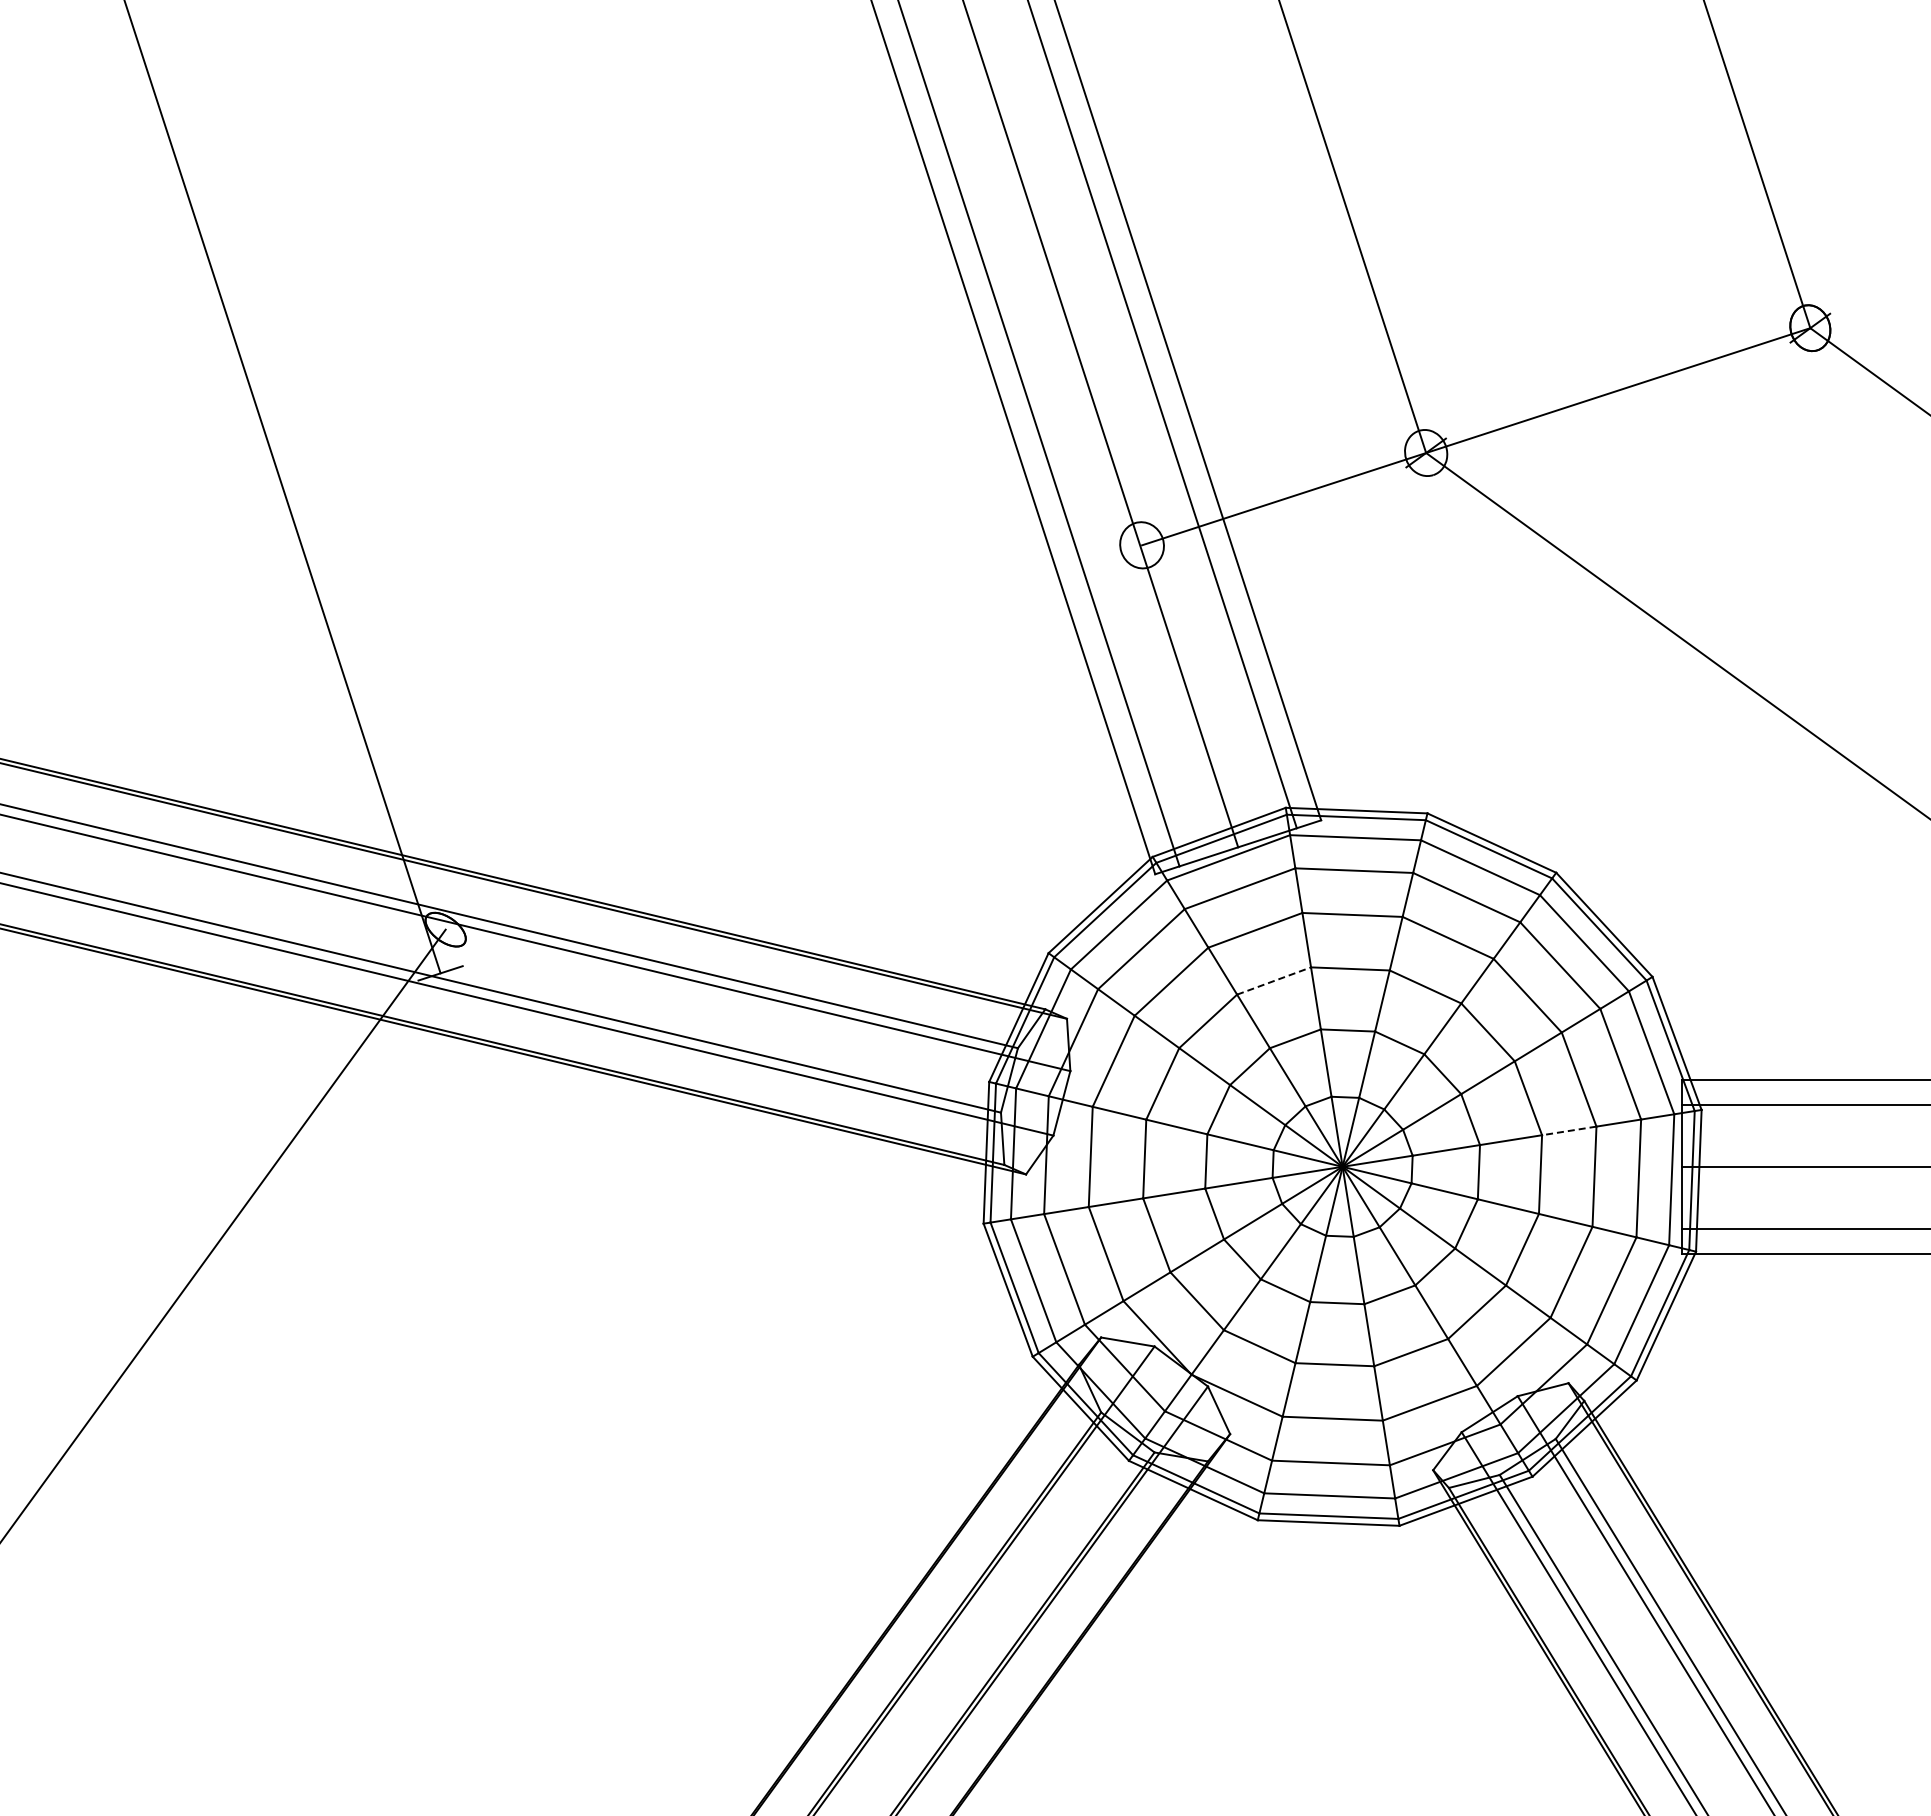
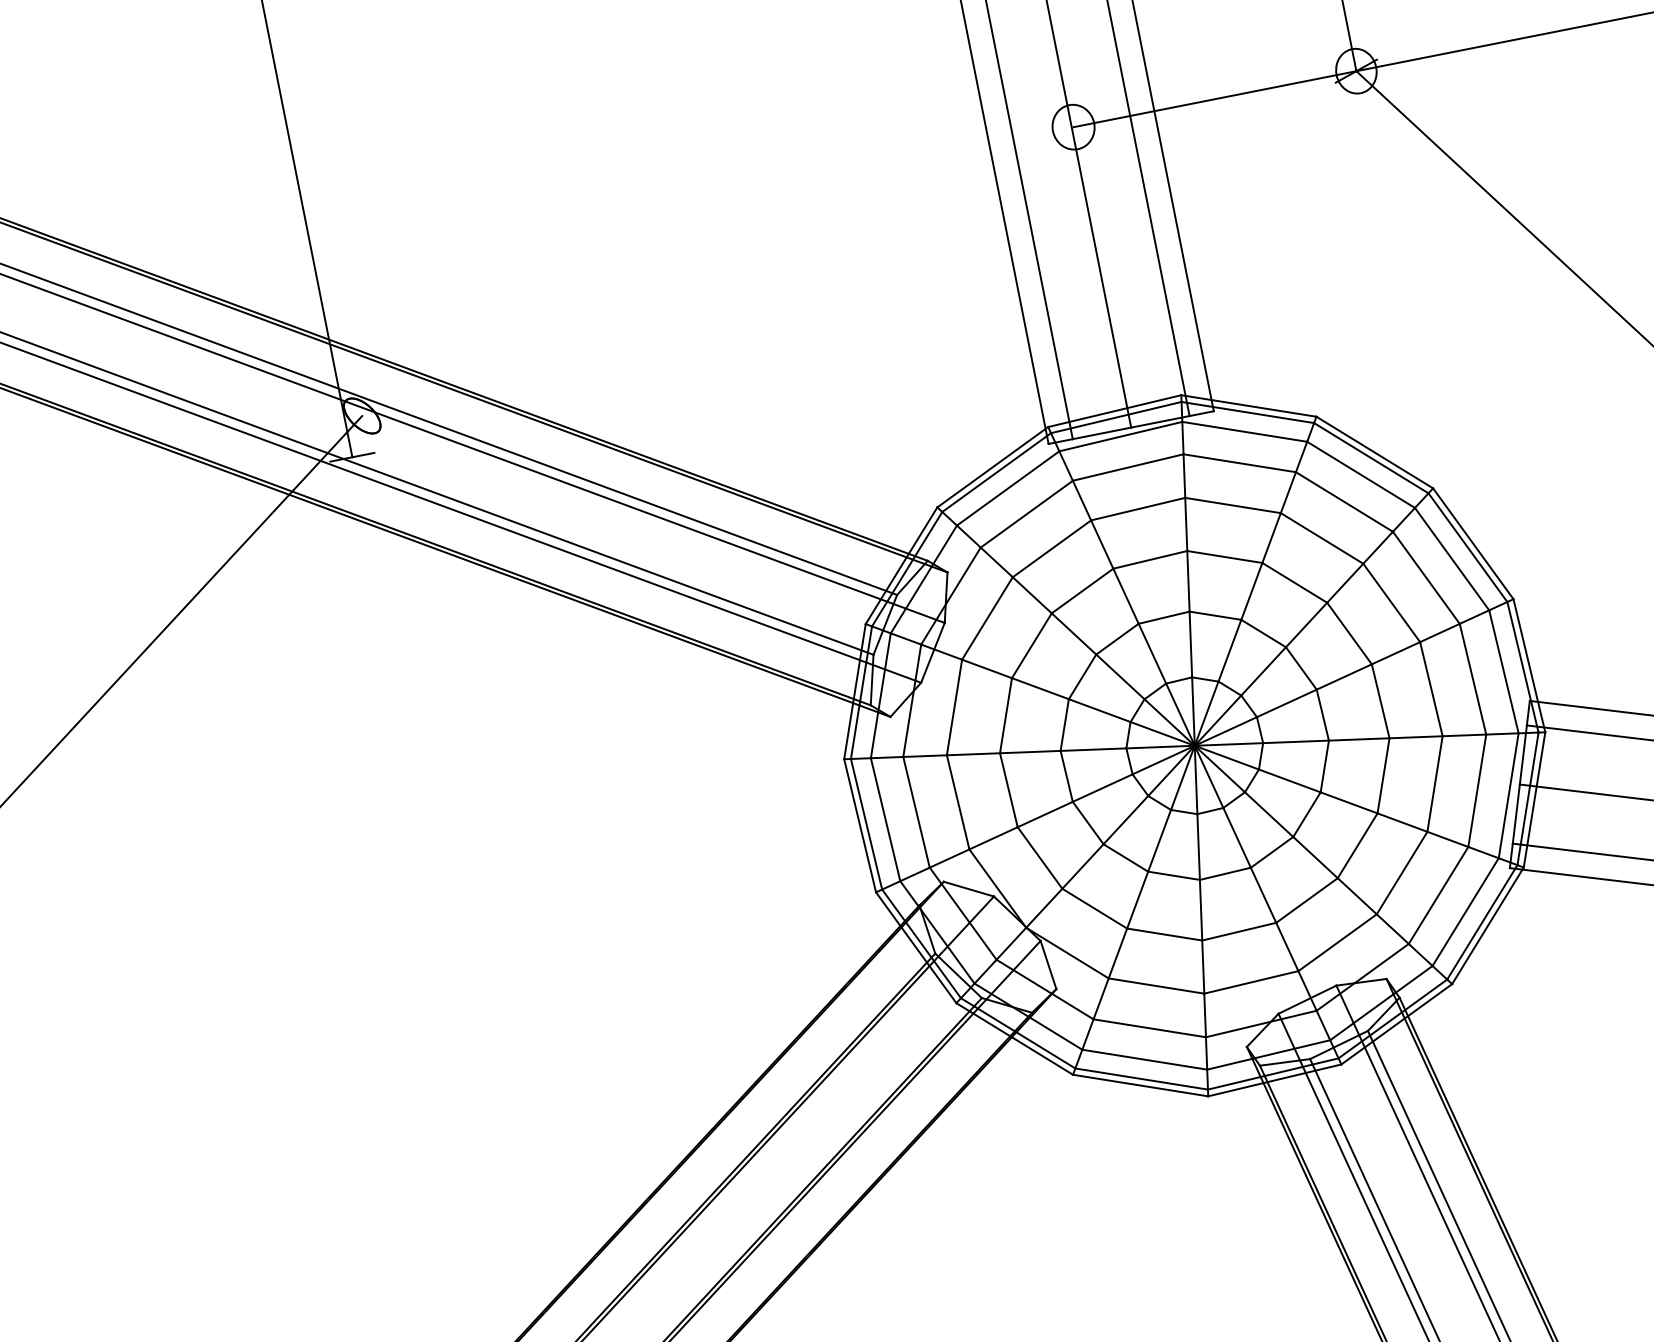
line: (1274, 980) -> (1150, 559), dashed -> solid
line: (1569, 1130) -> (1416, 736), dashed -> solid

